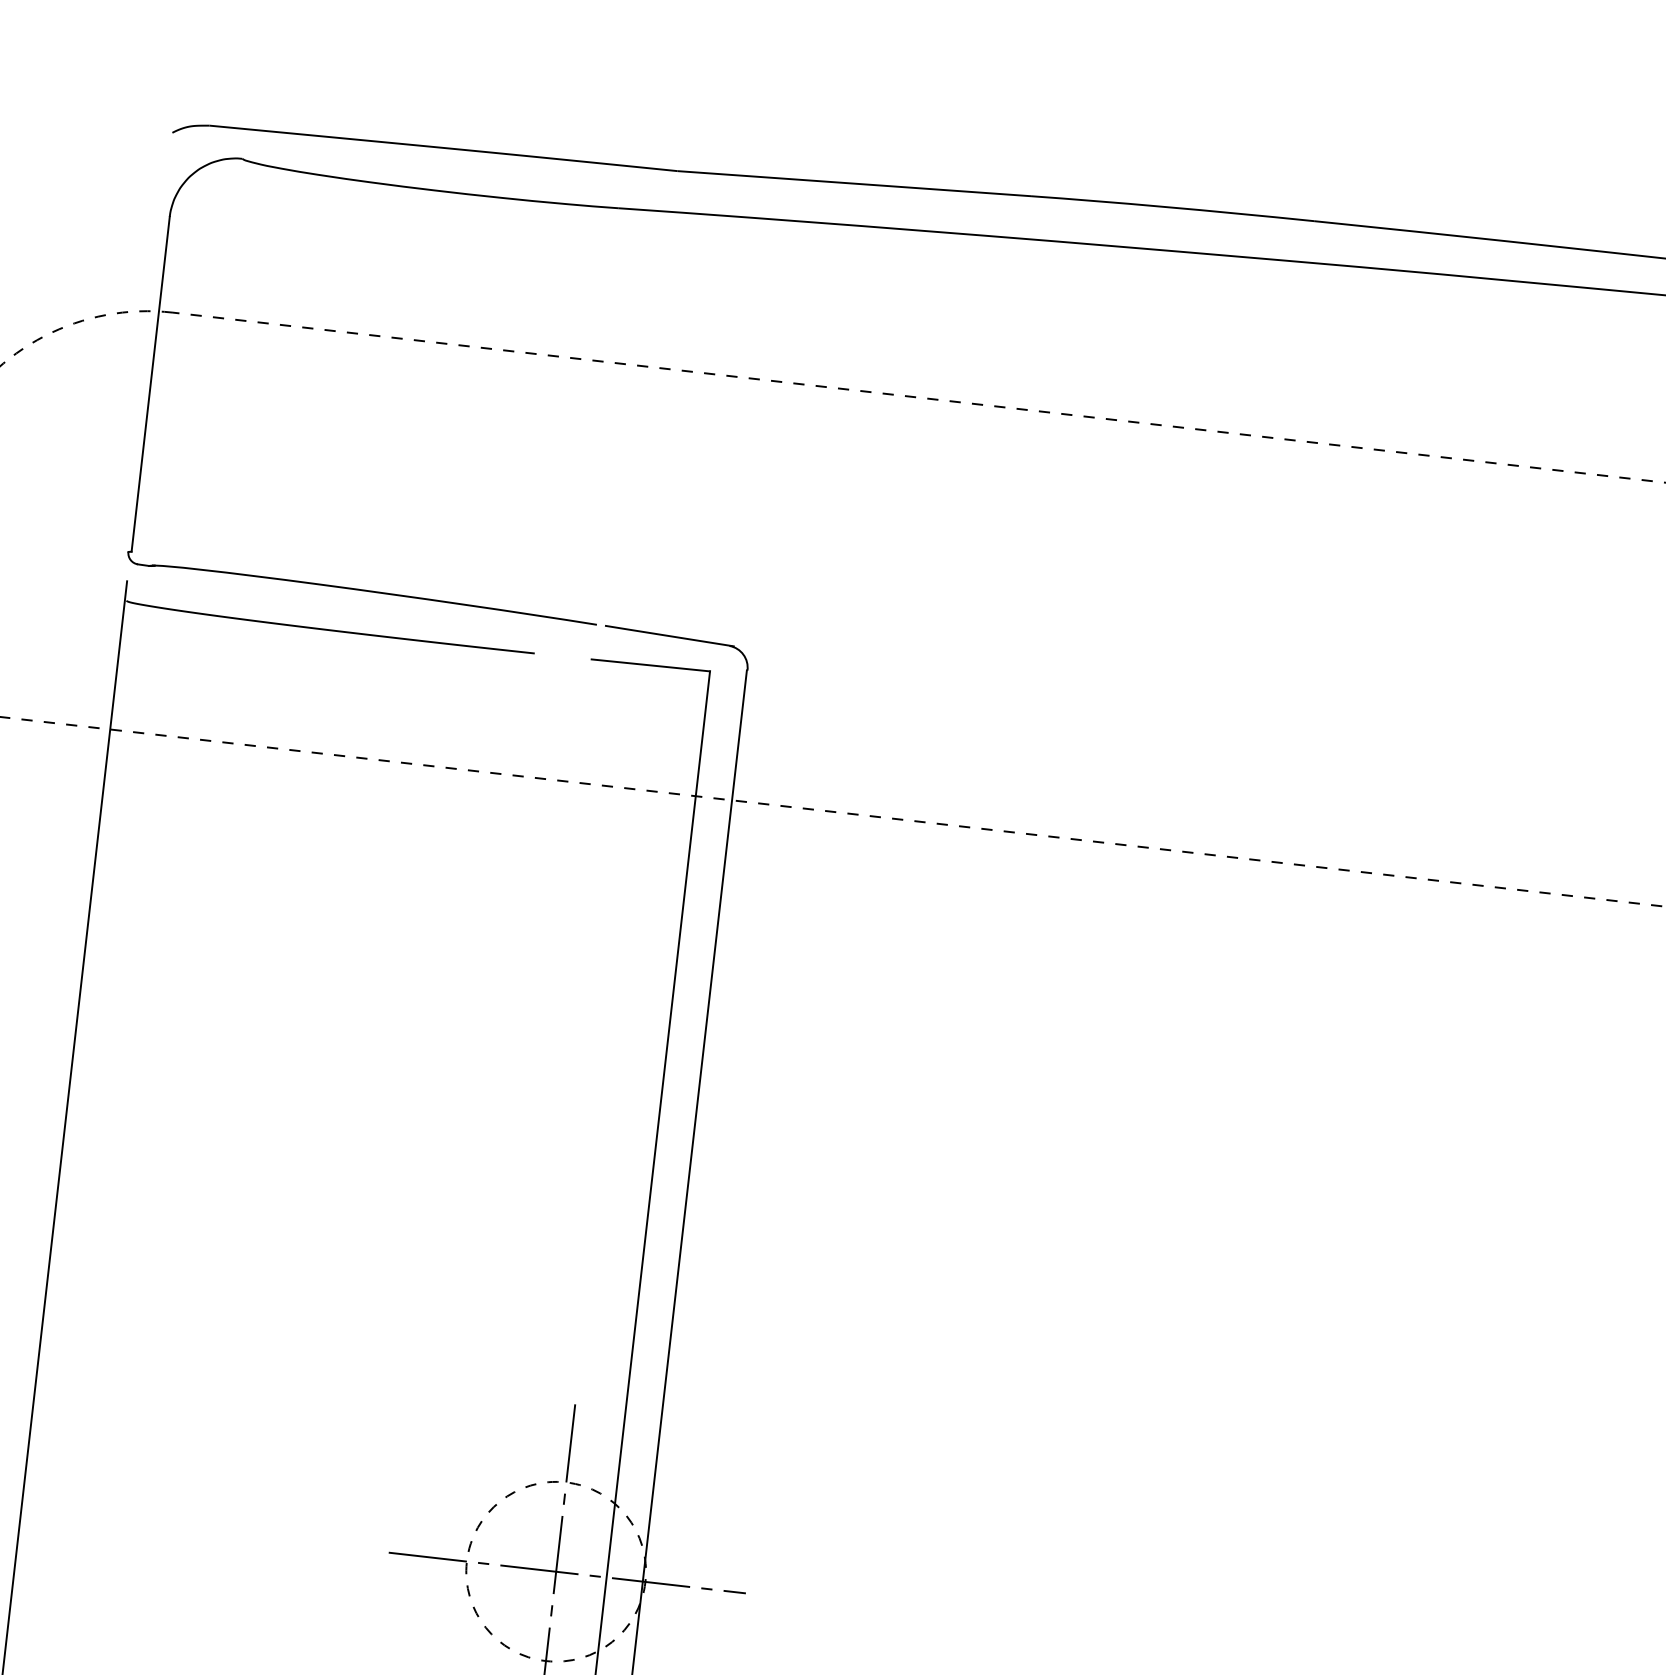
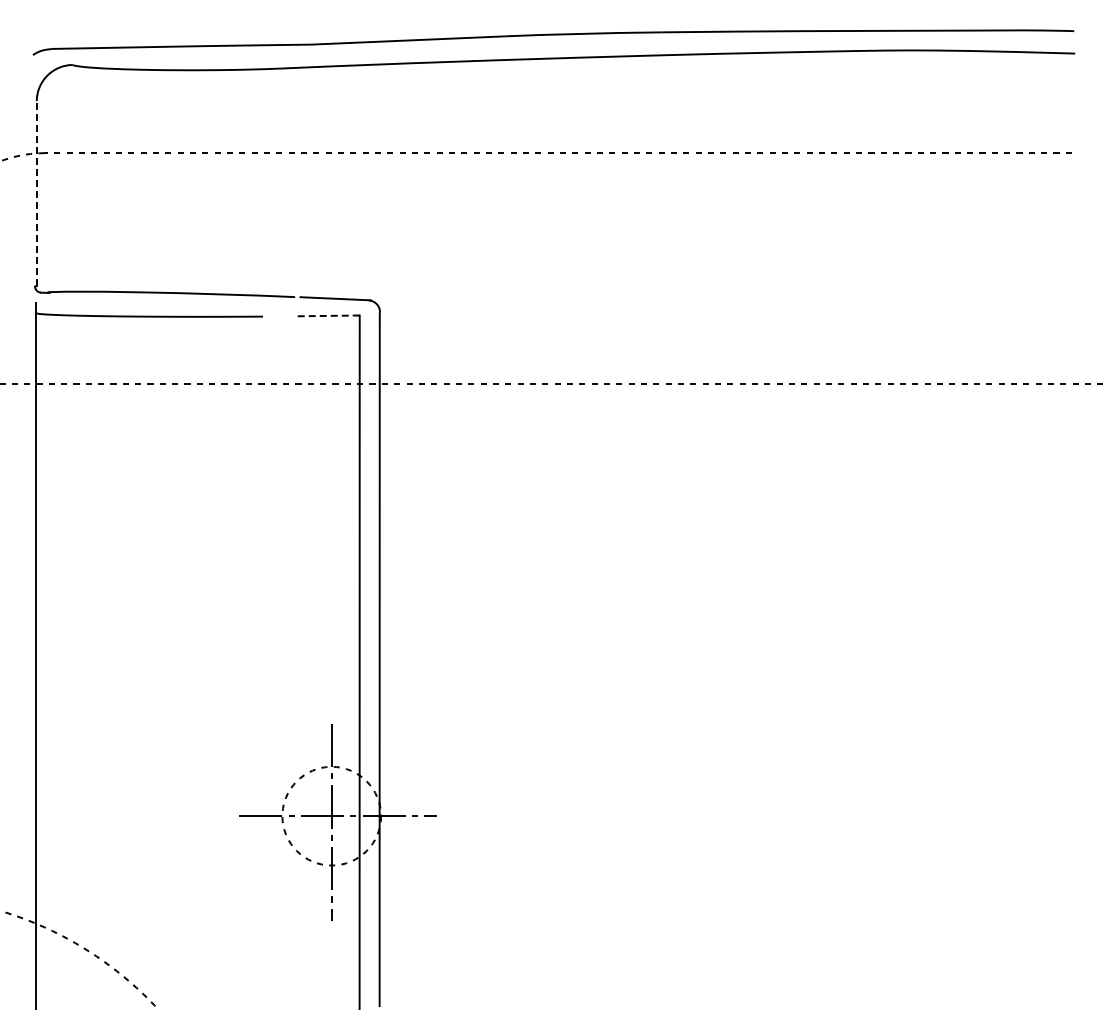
line: (150, 383) -> (36, 193), solid -> dashed
line: (651, 664) -> (327, 315), solid -> dashed

